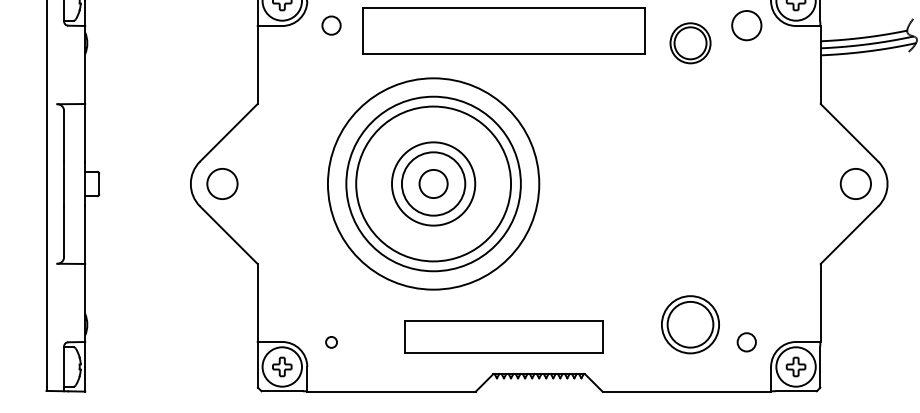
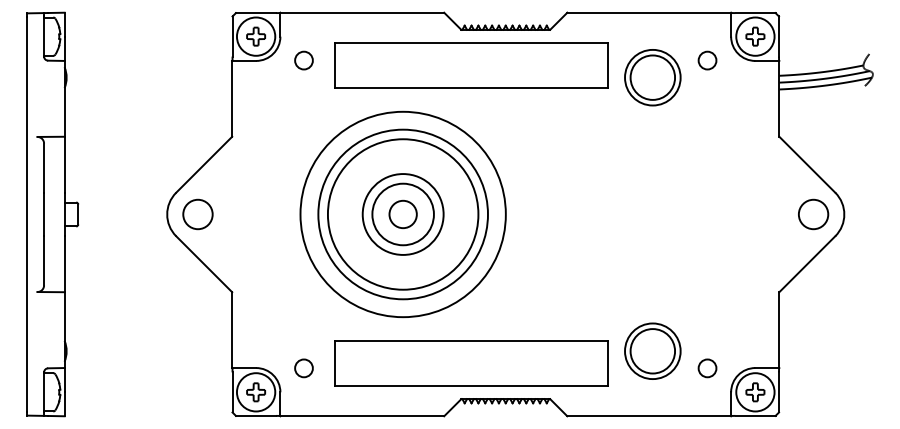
circle: (746, 25) -> (707, 60), size x0.62
part: (690, 43) -> (652, 77), size x1.43
part: (503, 337) -> (471, 363), size x1.43
circle: (331, 342) -> (303, 368), size x1.67

